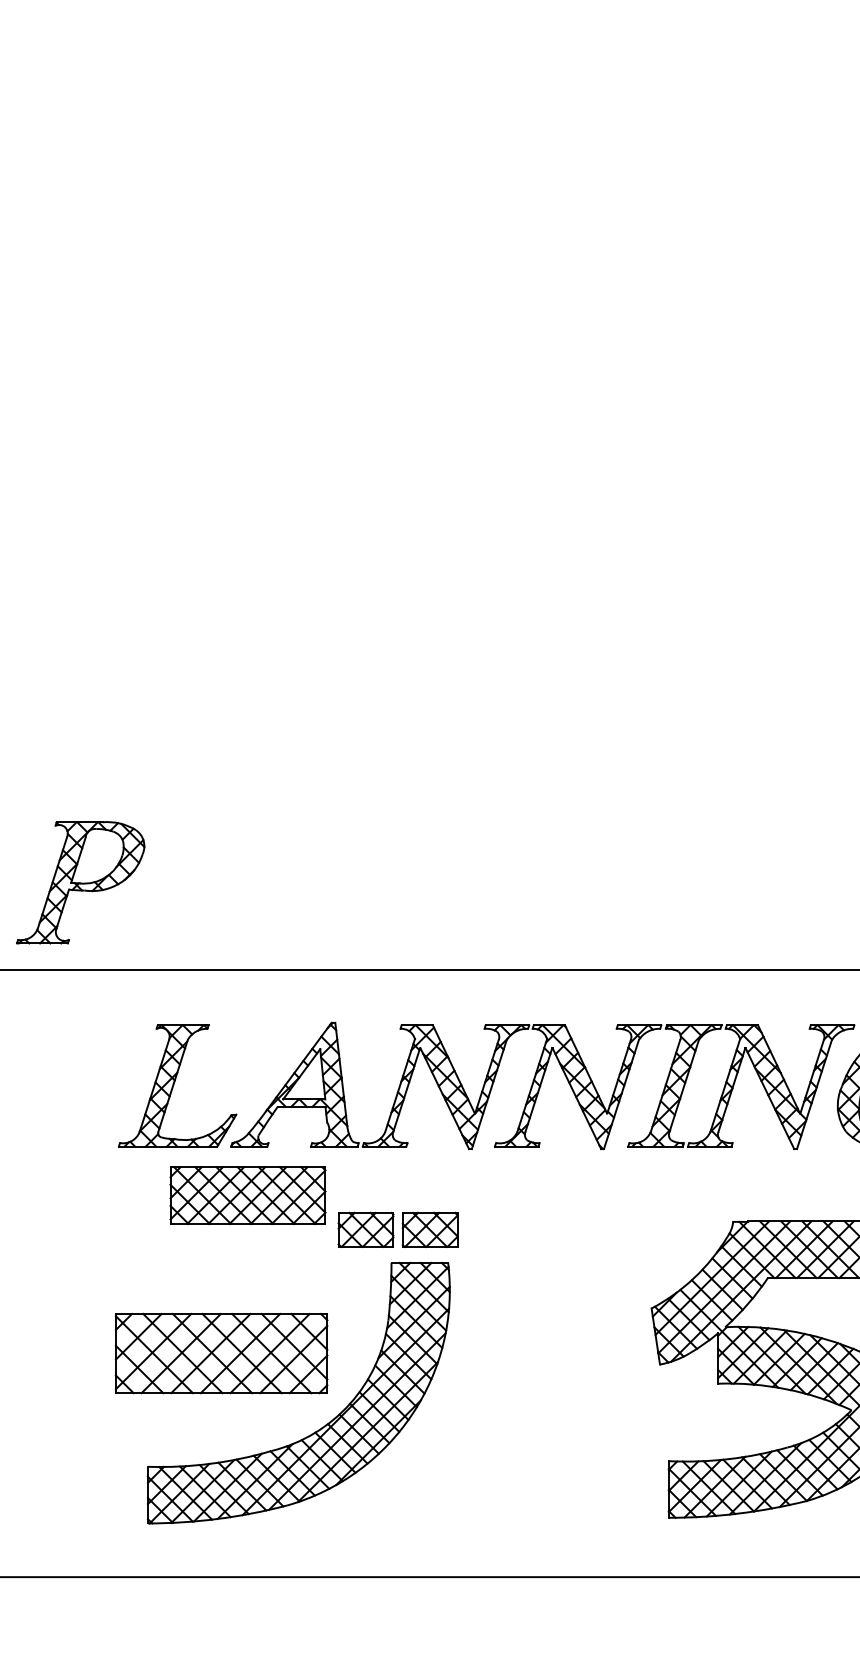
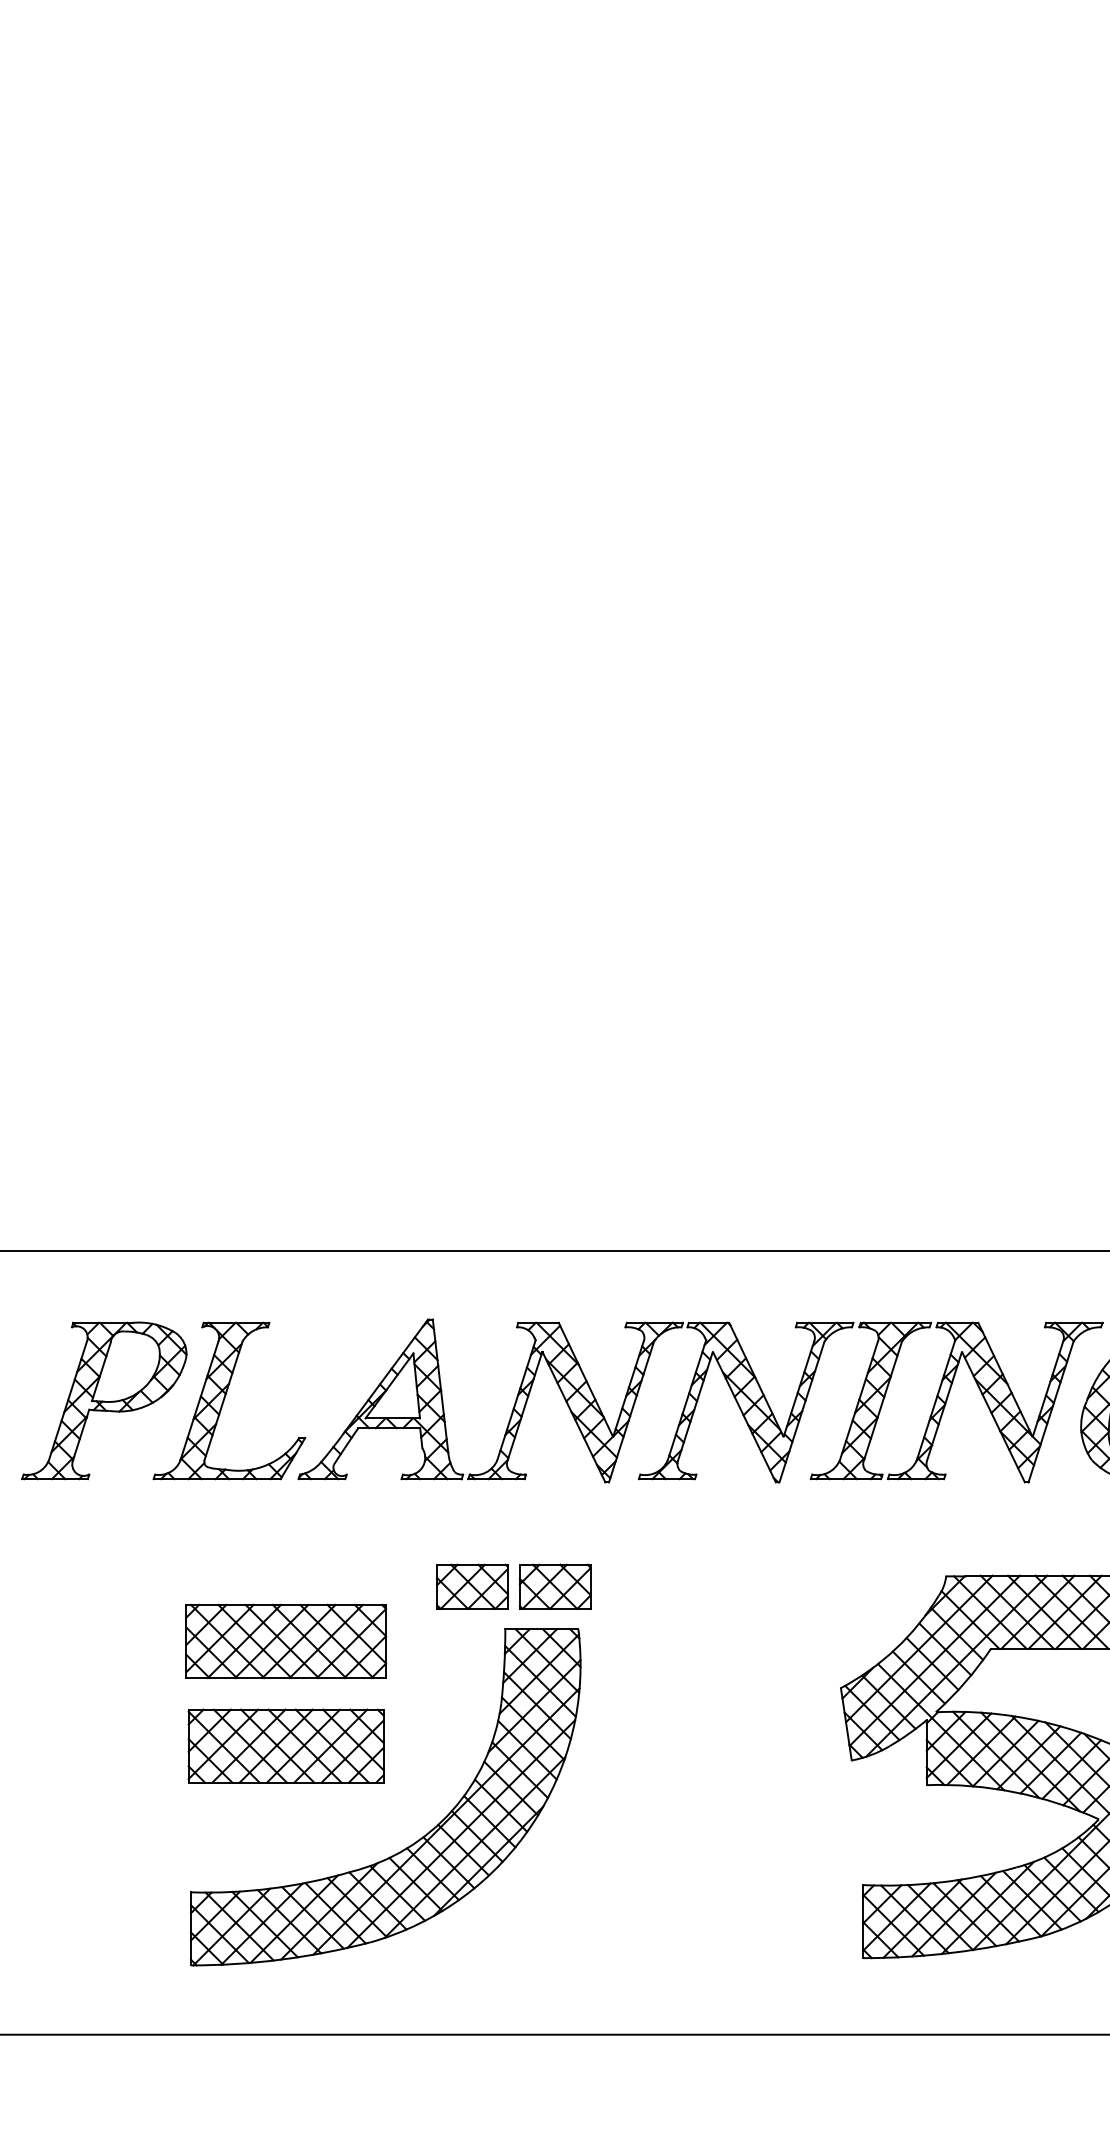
part: (80, 882) -> (104, 1400), moved
part: (248, 1195) -> (286, 1641), moved
part: (221, 1352) -> (285, 1745), size x0.71

